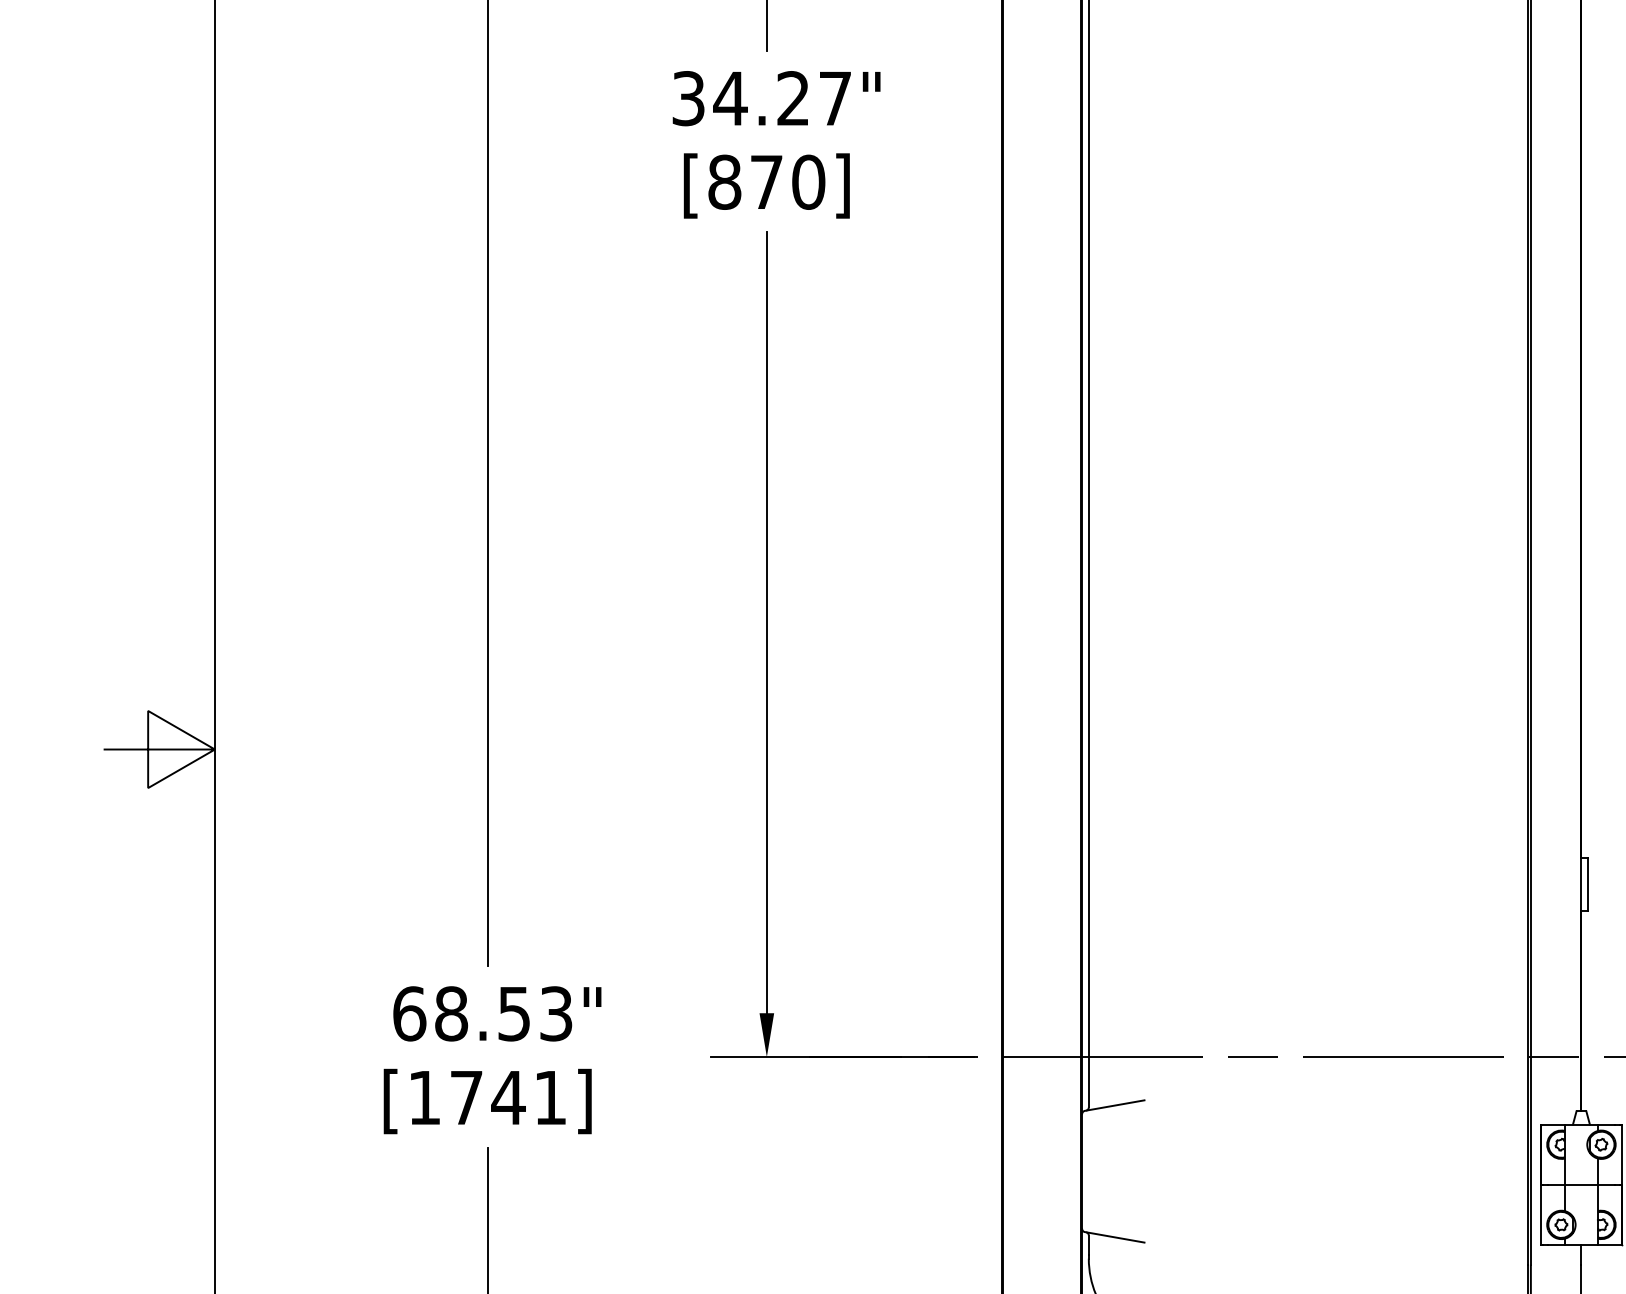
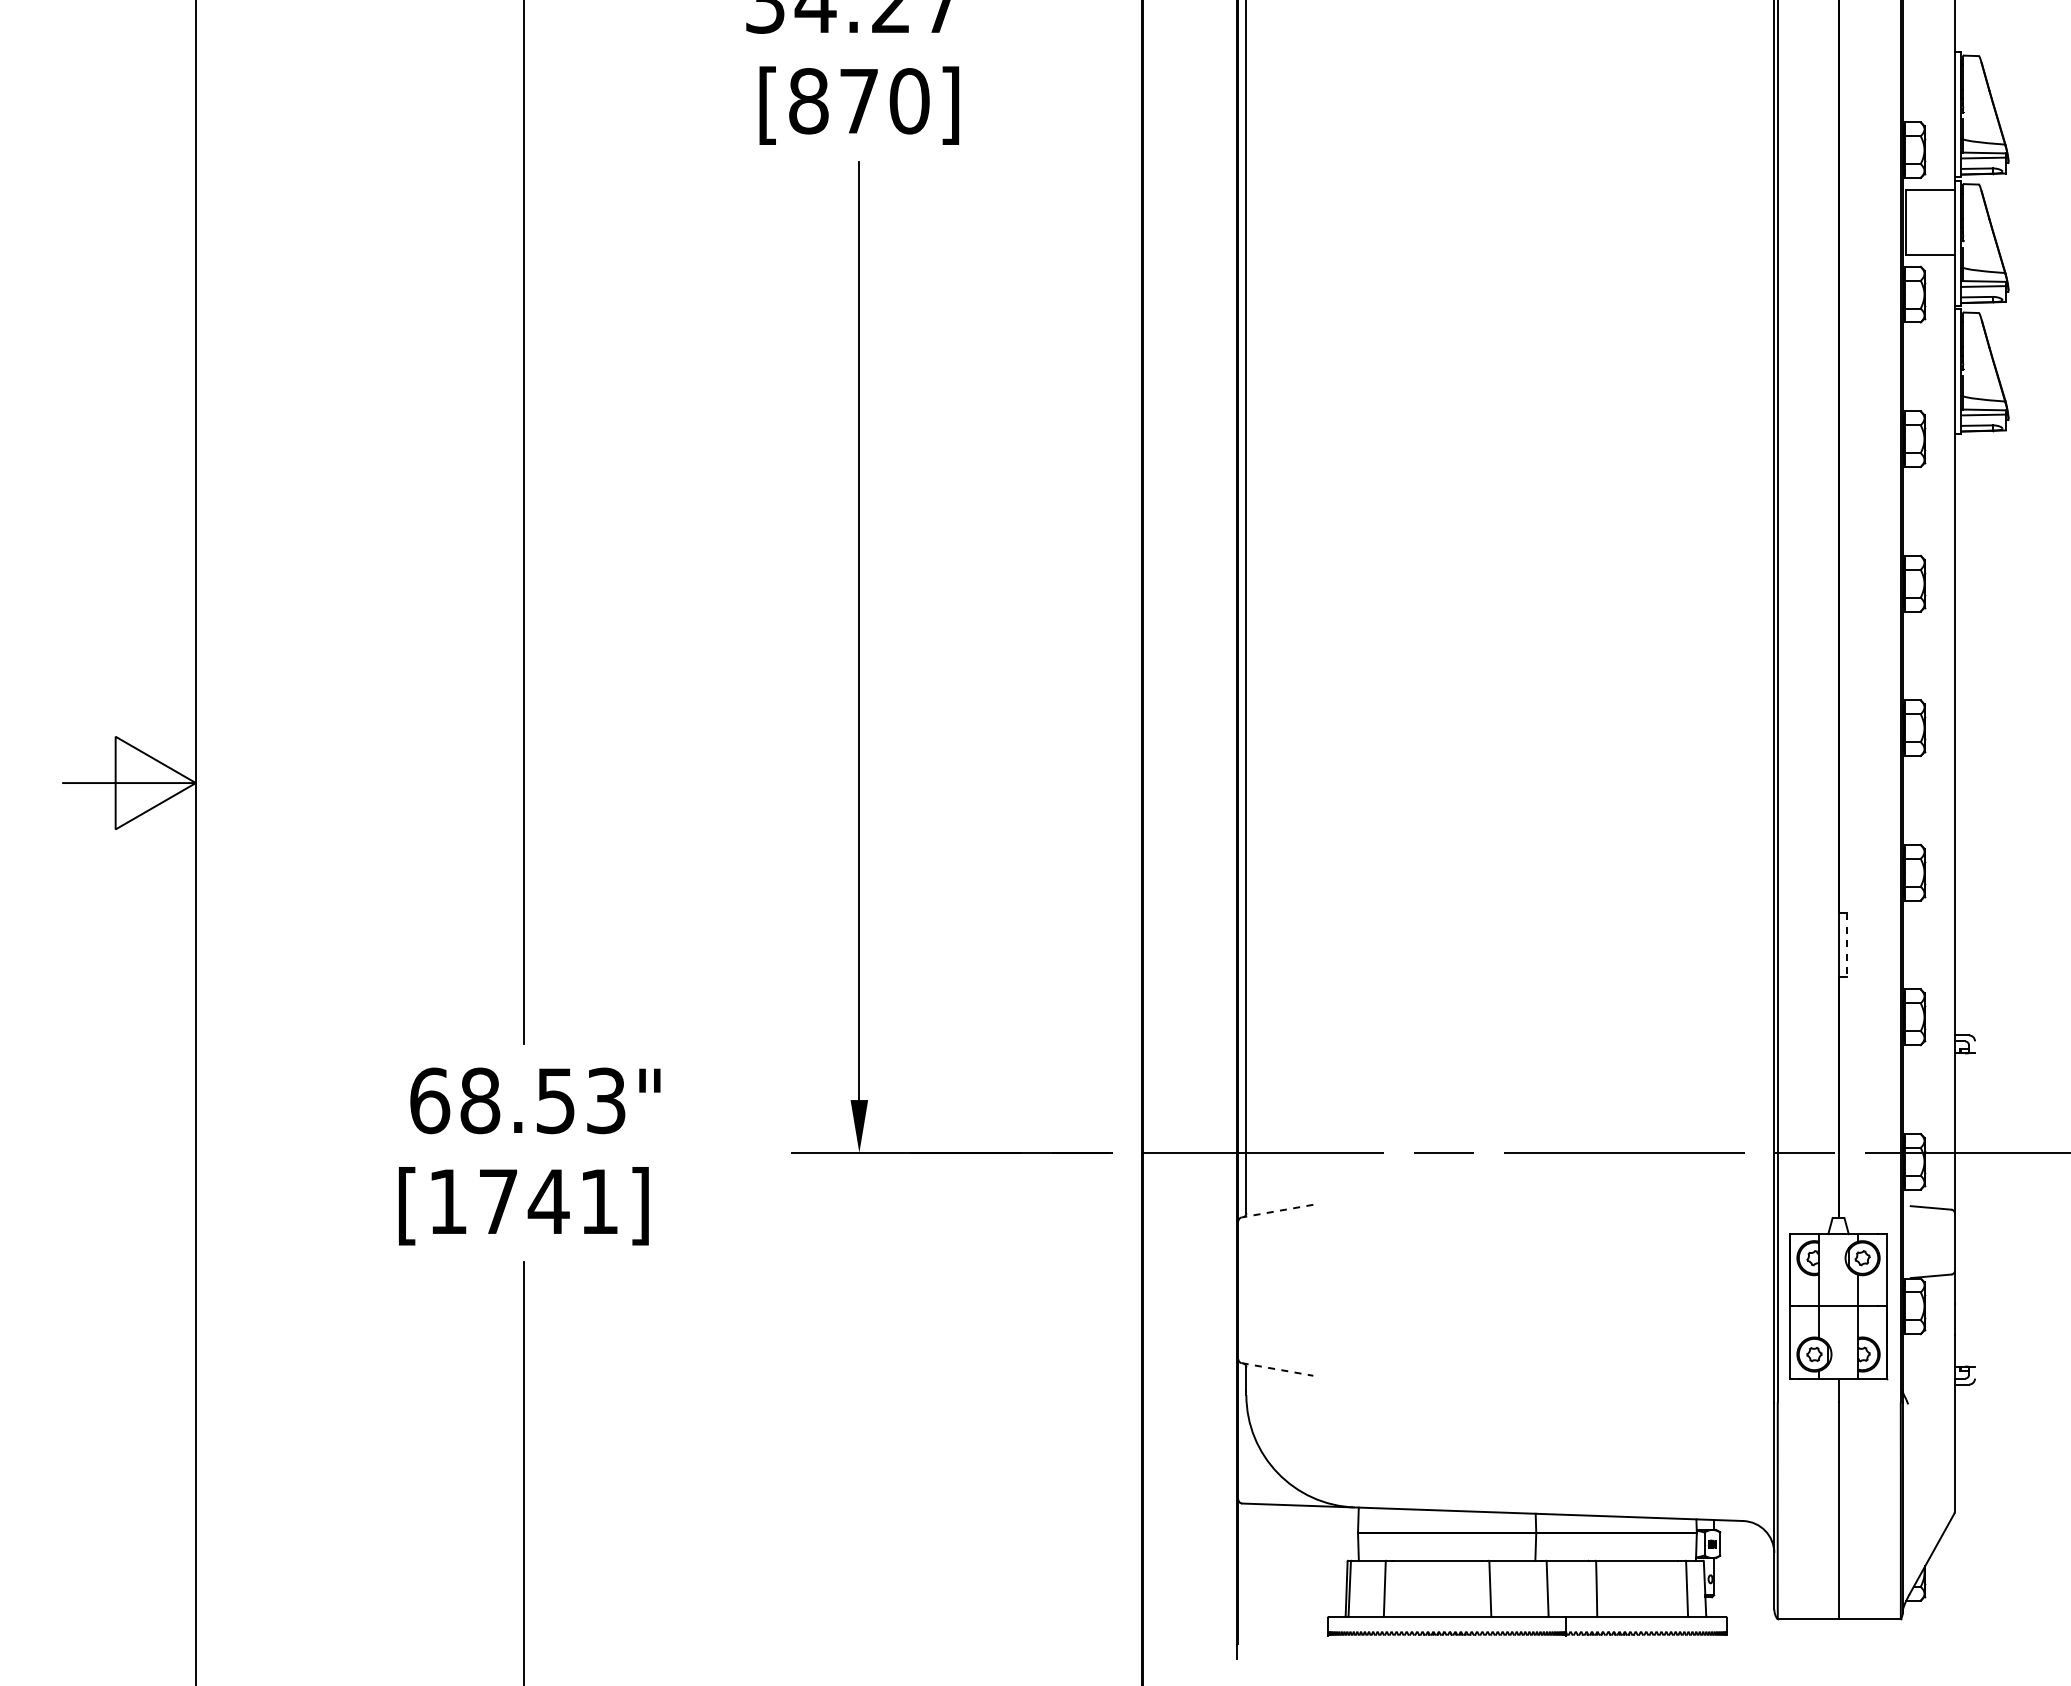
line: (1588, 884) -> (1846, 945), solid -> dashed
line: (1114, 1105) -> (1277, 1211), solid -> dashed
line: (1114, 1237) -> (1277, 1369), solid -> dashed

